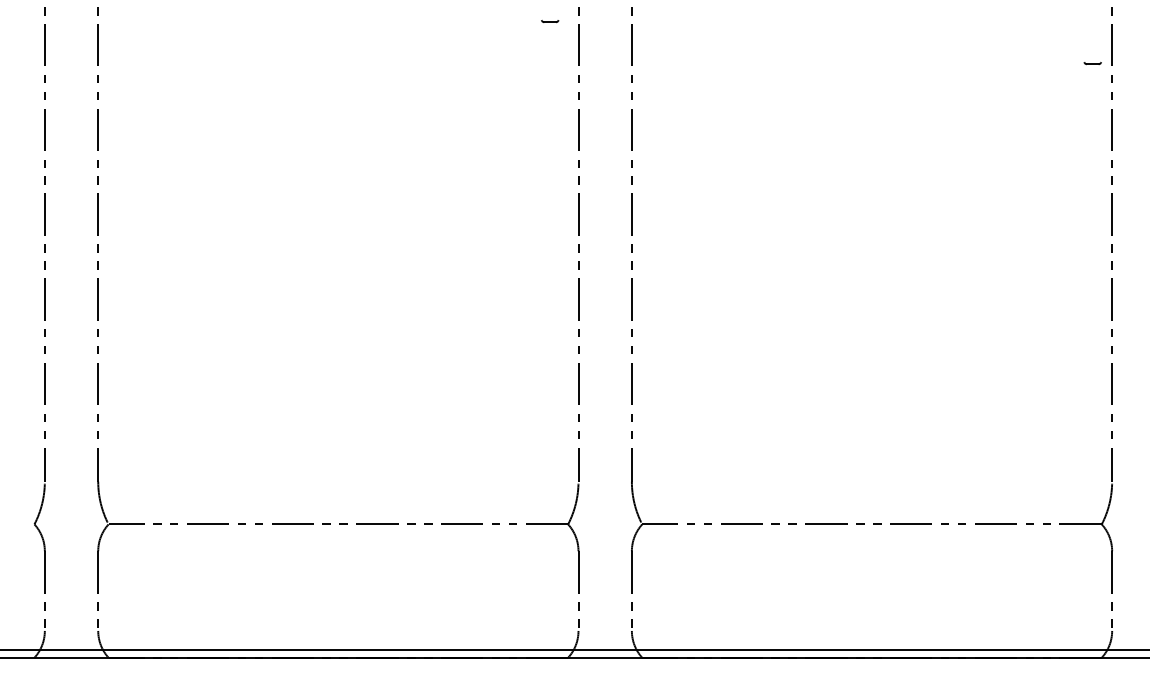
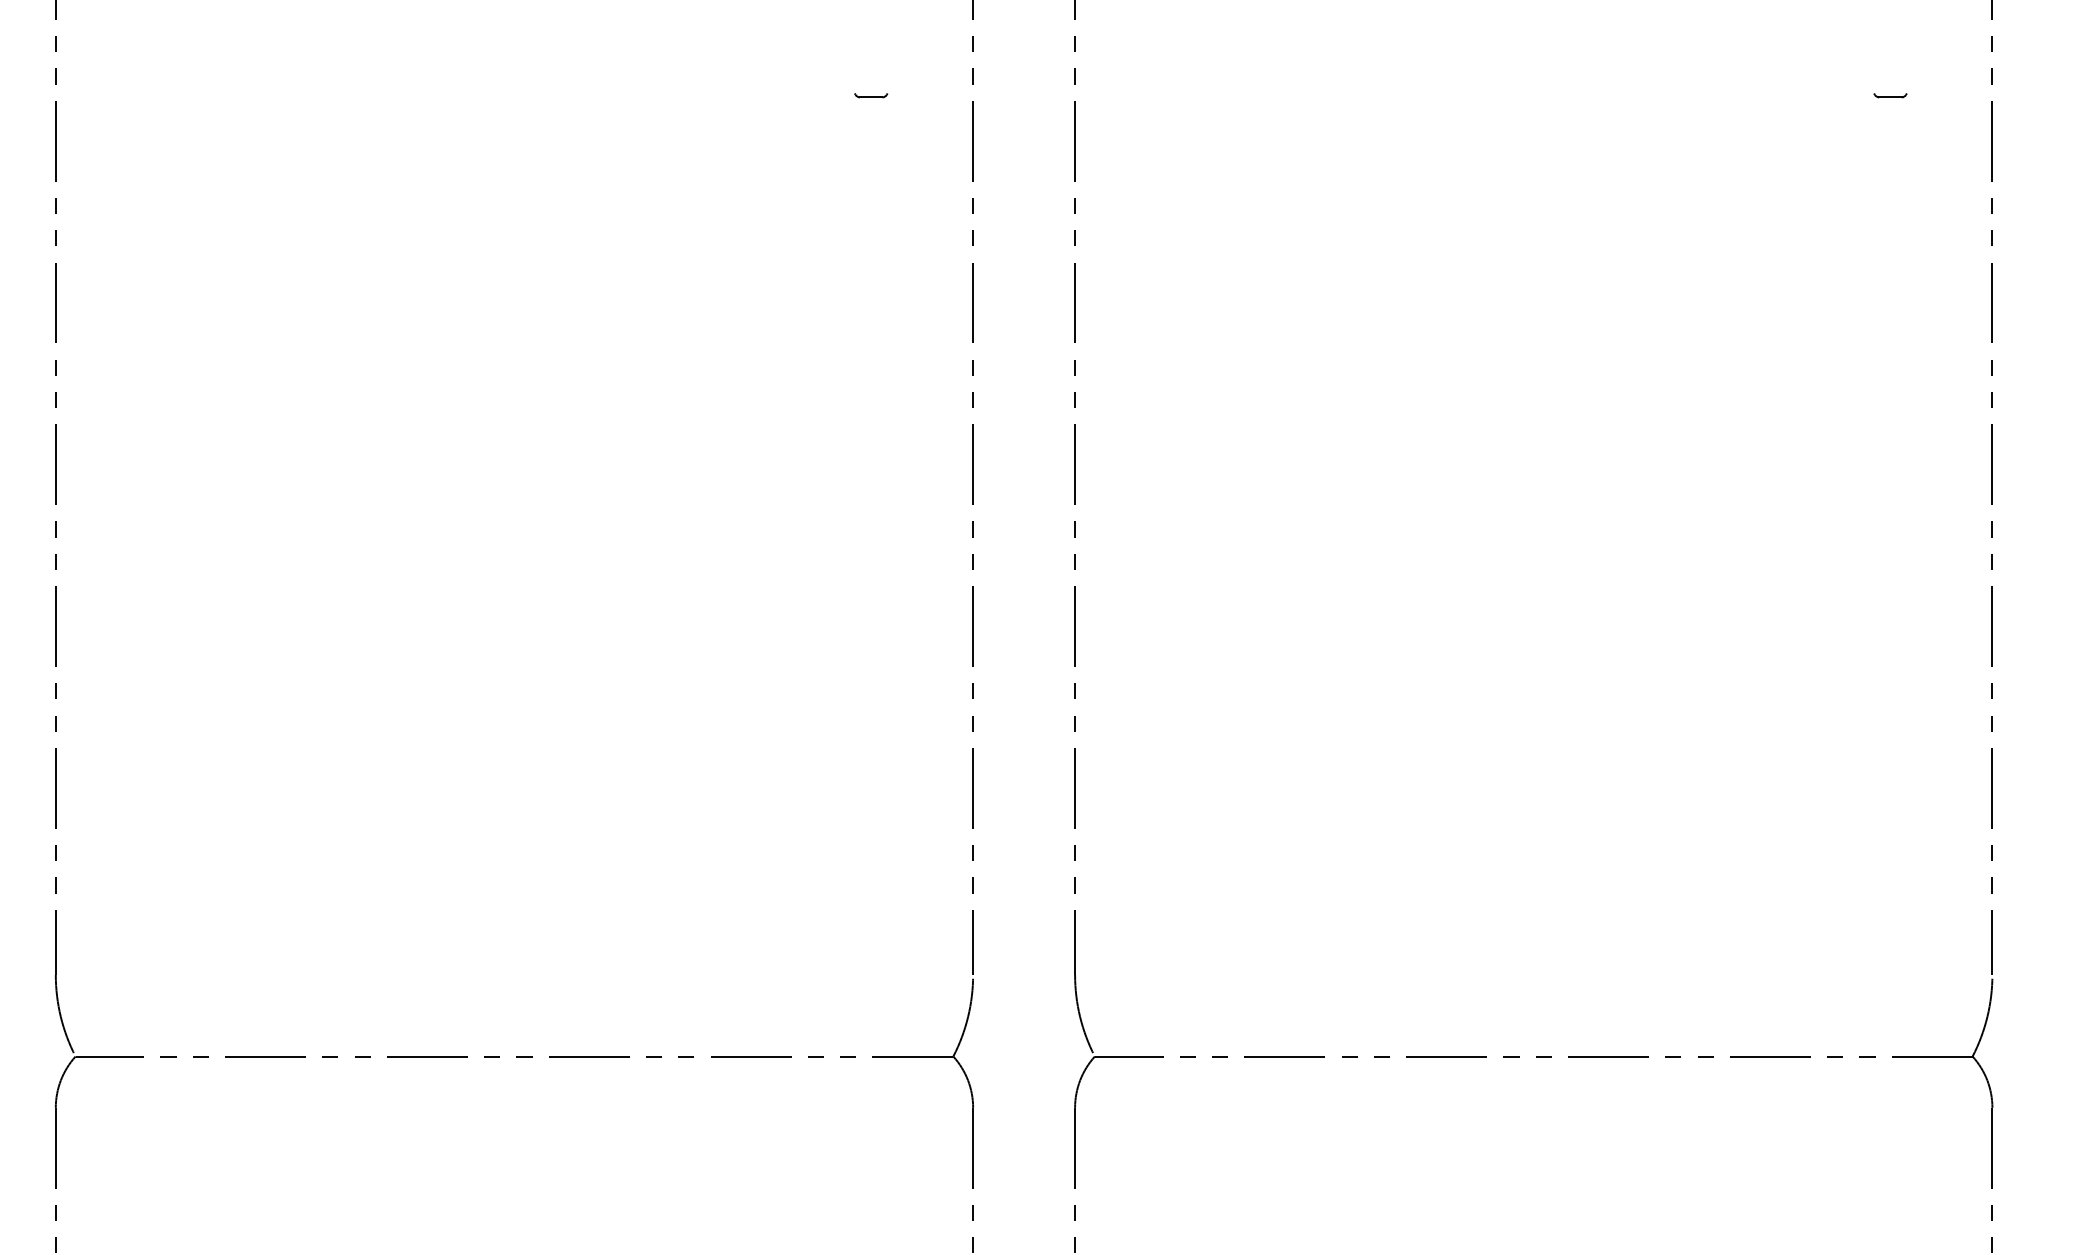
part: (550, 21) -> (871, 95), moved
part: (1092, 63) -> (1889, 95), moved

